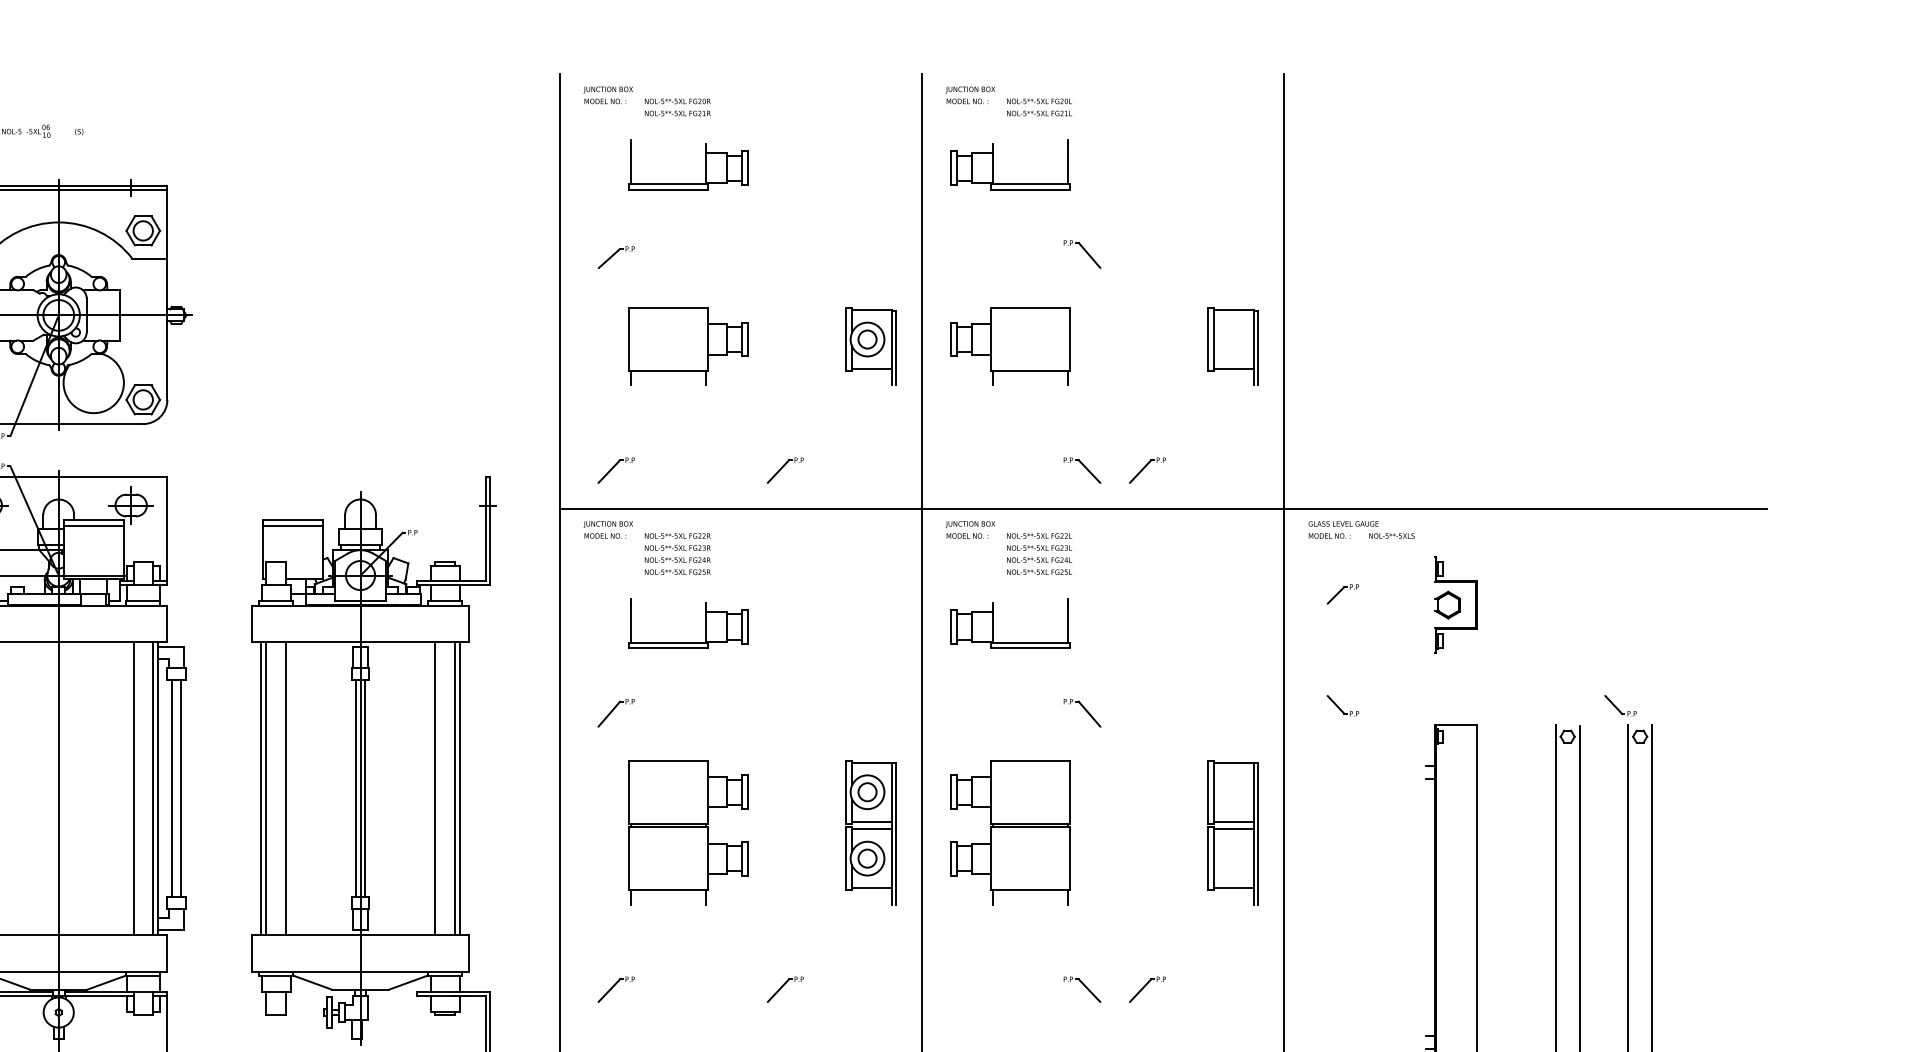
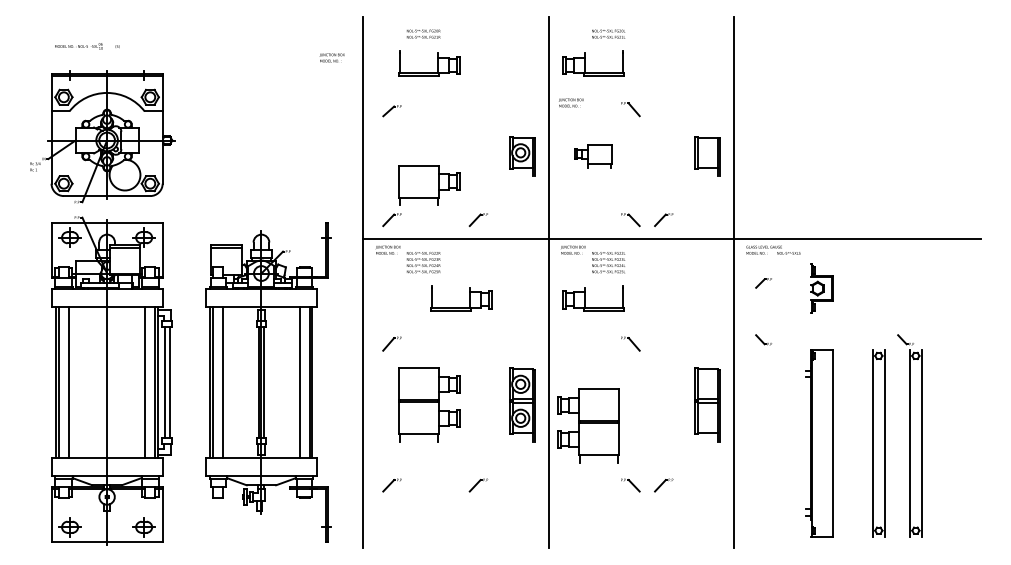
text: (607, 94) -> (331, 57), moved
text: (970, 94) -> (571, 102), moved
part: (689, 346) -> (429, 185), moved
part: (1009, 346) -> (593, 156), size x0.6
part: (704, 624) -> (469, 298), moved
part: (1009, 831) -> (588, 425), moved

